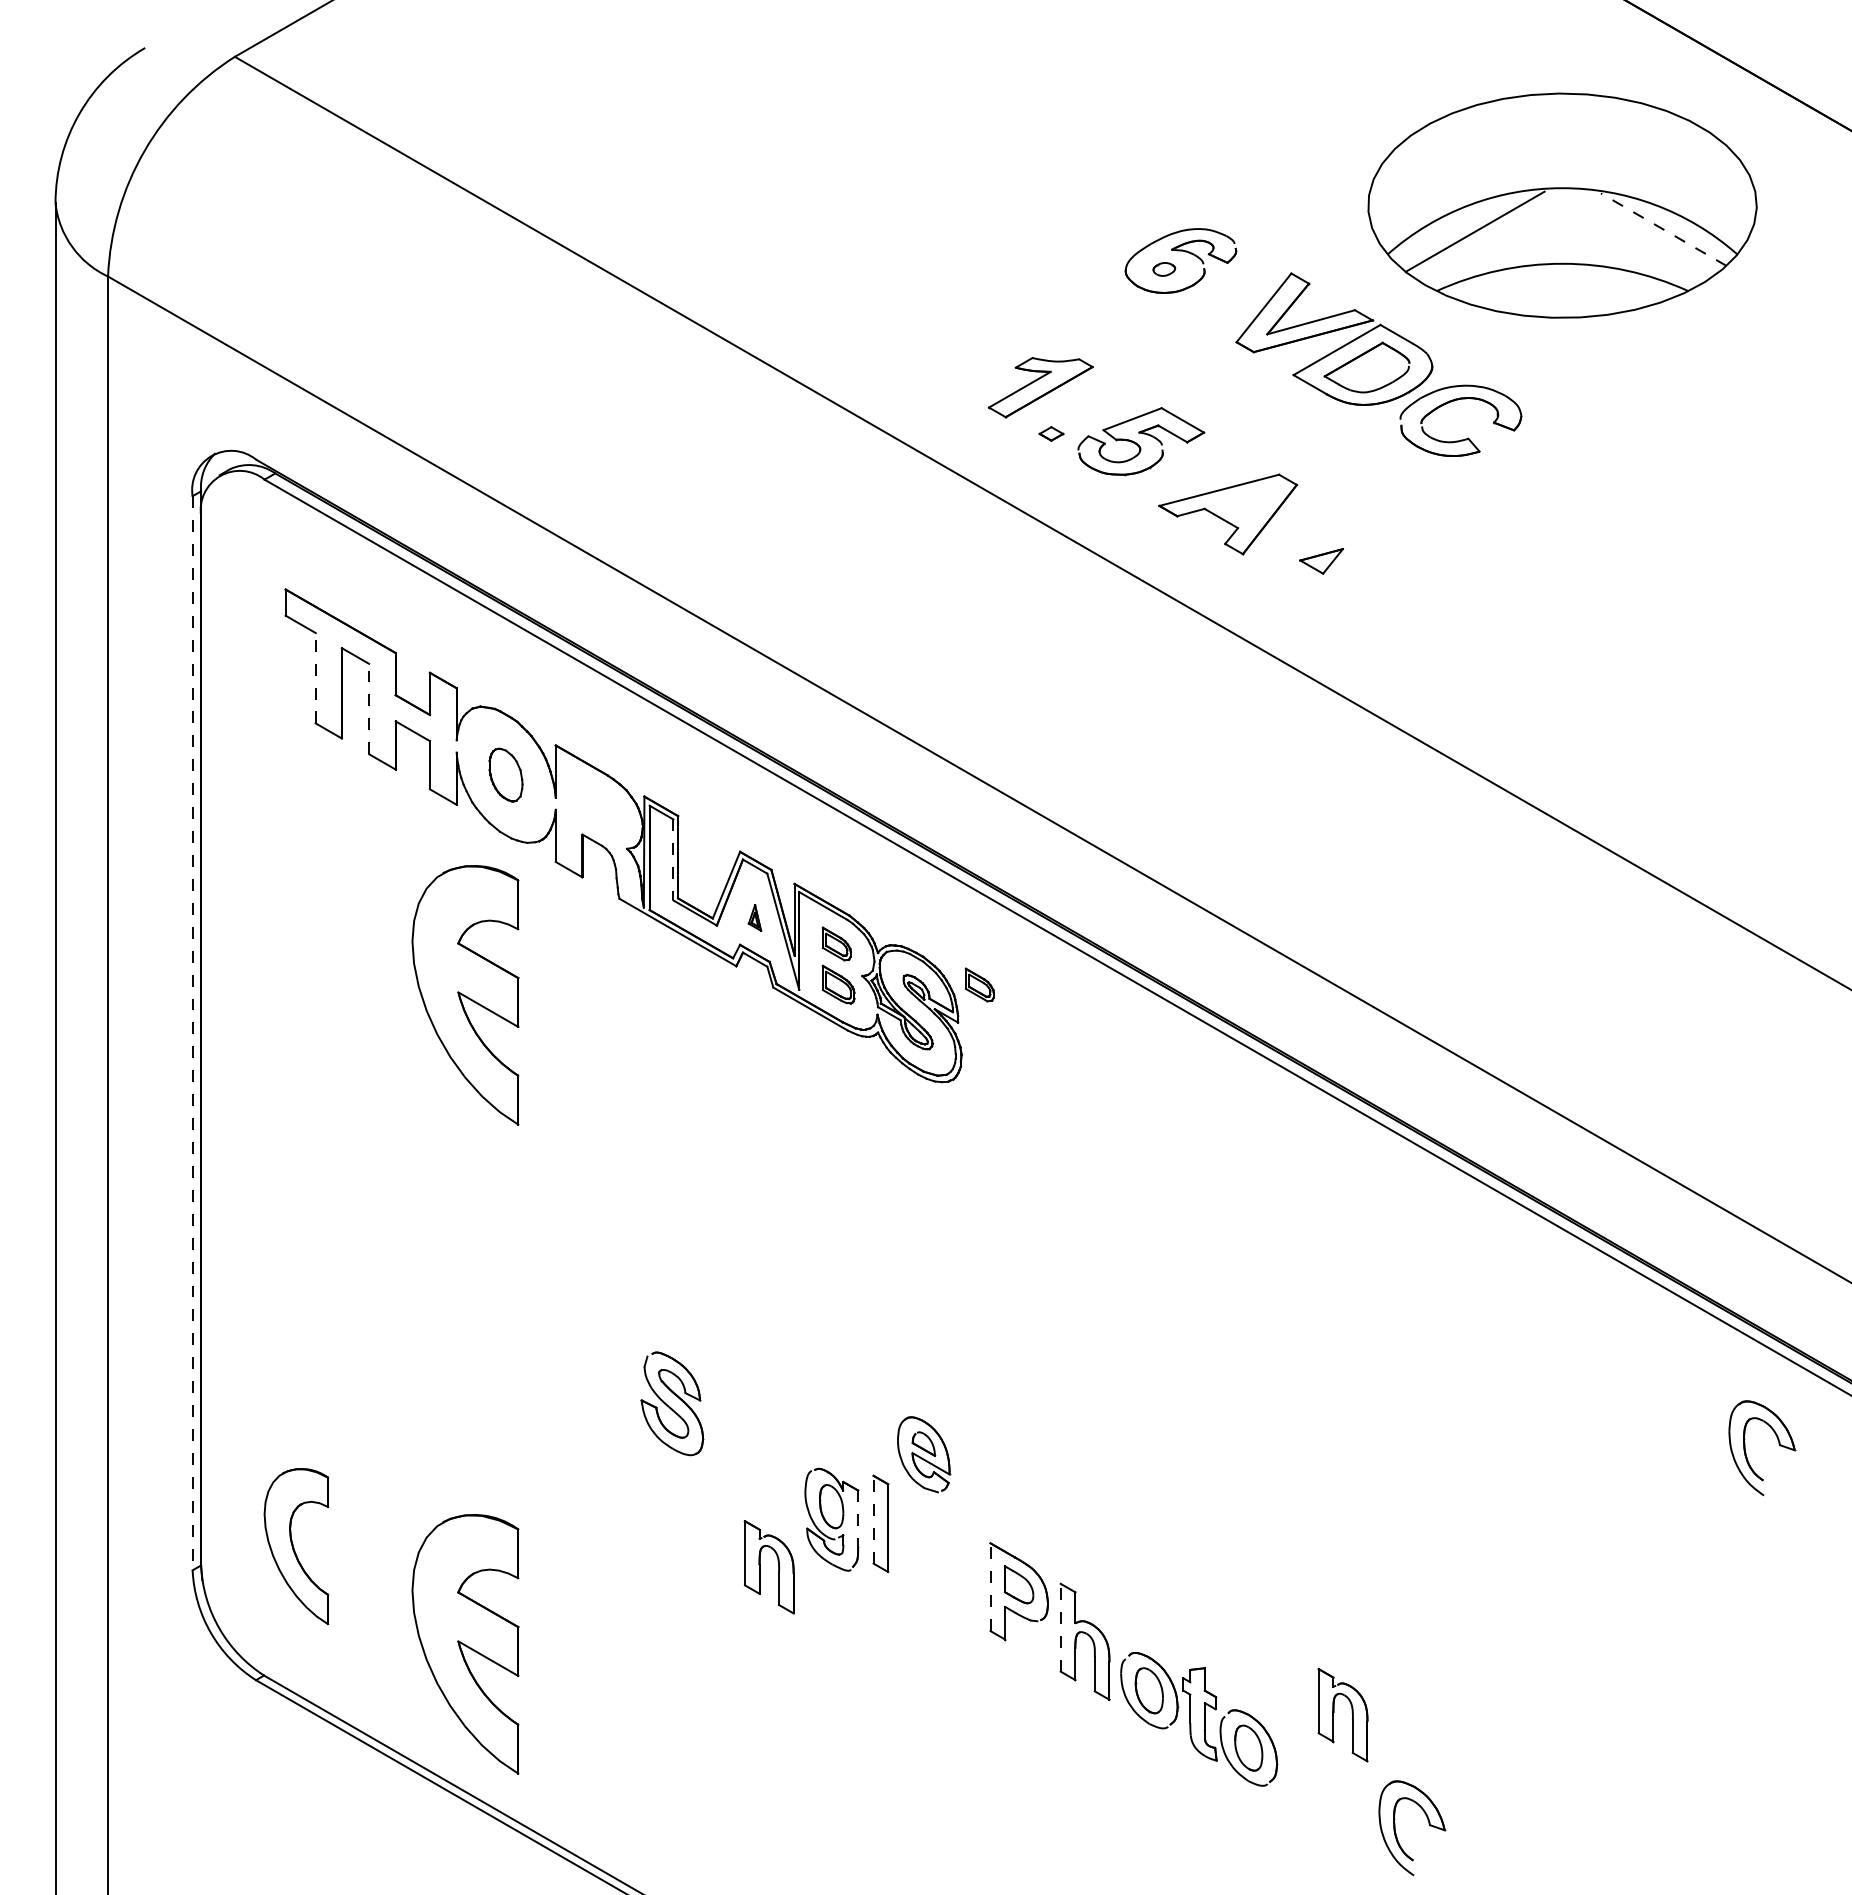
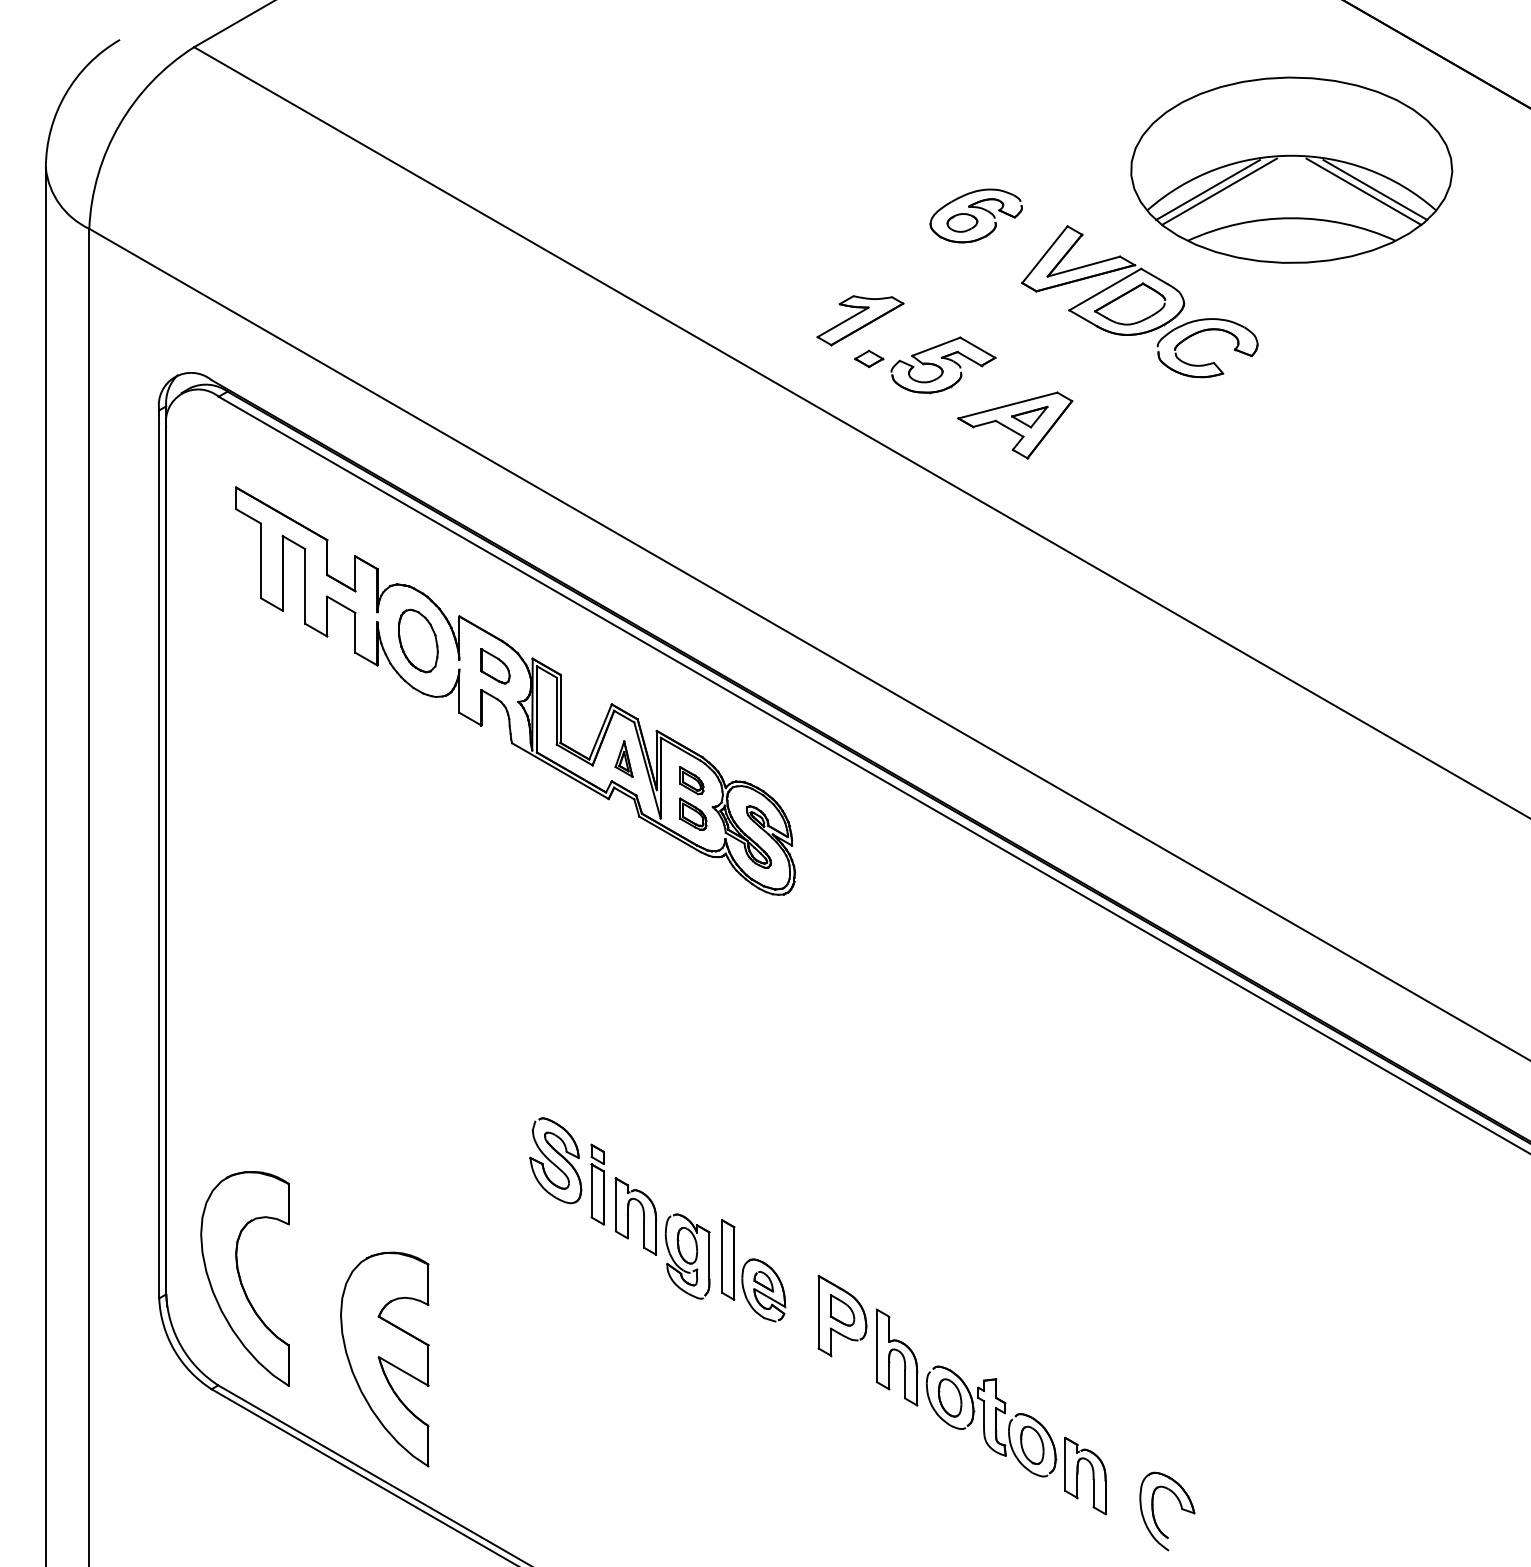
line: (1461, 229) -> (1208, 189), added
line: (1663, 229) -> (1375, 189), dashed -> solid
line: (1649, 231) -> (1363, 191), added
part: (1164, 269) -> (962, 222), size x1.67
part: (1051, 433) -> (869, 358), size x1.43
part: (1321, 561) -> (1029, 417), moved
line: (315, 677) -> (260, 560), dashed -> solid
line: (369, 708) -> (305, 585), dashed -> solid
part: (505, 774) -> (417, 640), size x1.43
part: (599, 805) -> (495, 666), added
line: (673, 860) -> (556, 711), dashed -> solid
part: (754, 917) -> (623, 758), size x1.67
part: (979, 984) -> (809, 814), removed
part: (465, 995) -> (384, 823), removed
line: (192, 1033) -> (159, 854), dashed -> solid
part: (722, 1432) -> (597, 1184), added
part: (1746, 1452) -> (1443, 1200), removed
part: (924, 1454) -> (764, 1290), moved
line: (857, 1519) -> (708, 1256), dashed -> solid
line: (873, 1519) -> (722, 1256), dashed -> solid
part: (296, 1546) -> (245, 1278), size x1.67
part: (760, 1567) -> (628, 1216), moved
line: (990, 1587) -> (818, 1312), dashed -> solid
line: (1060, 1627) -> (876, 1345), dashed -> solid
part: (1334, 1712) -> (1078, 1473), moved

